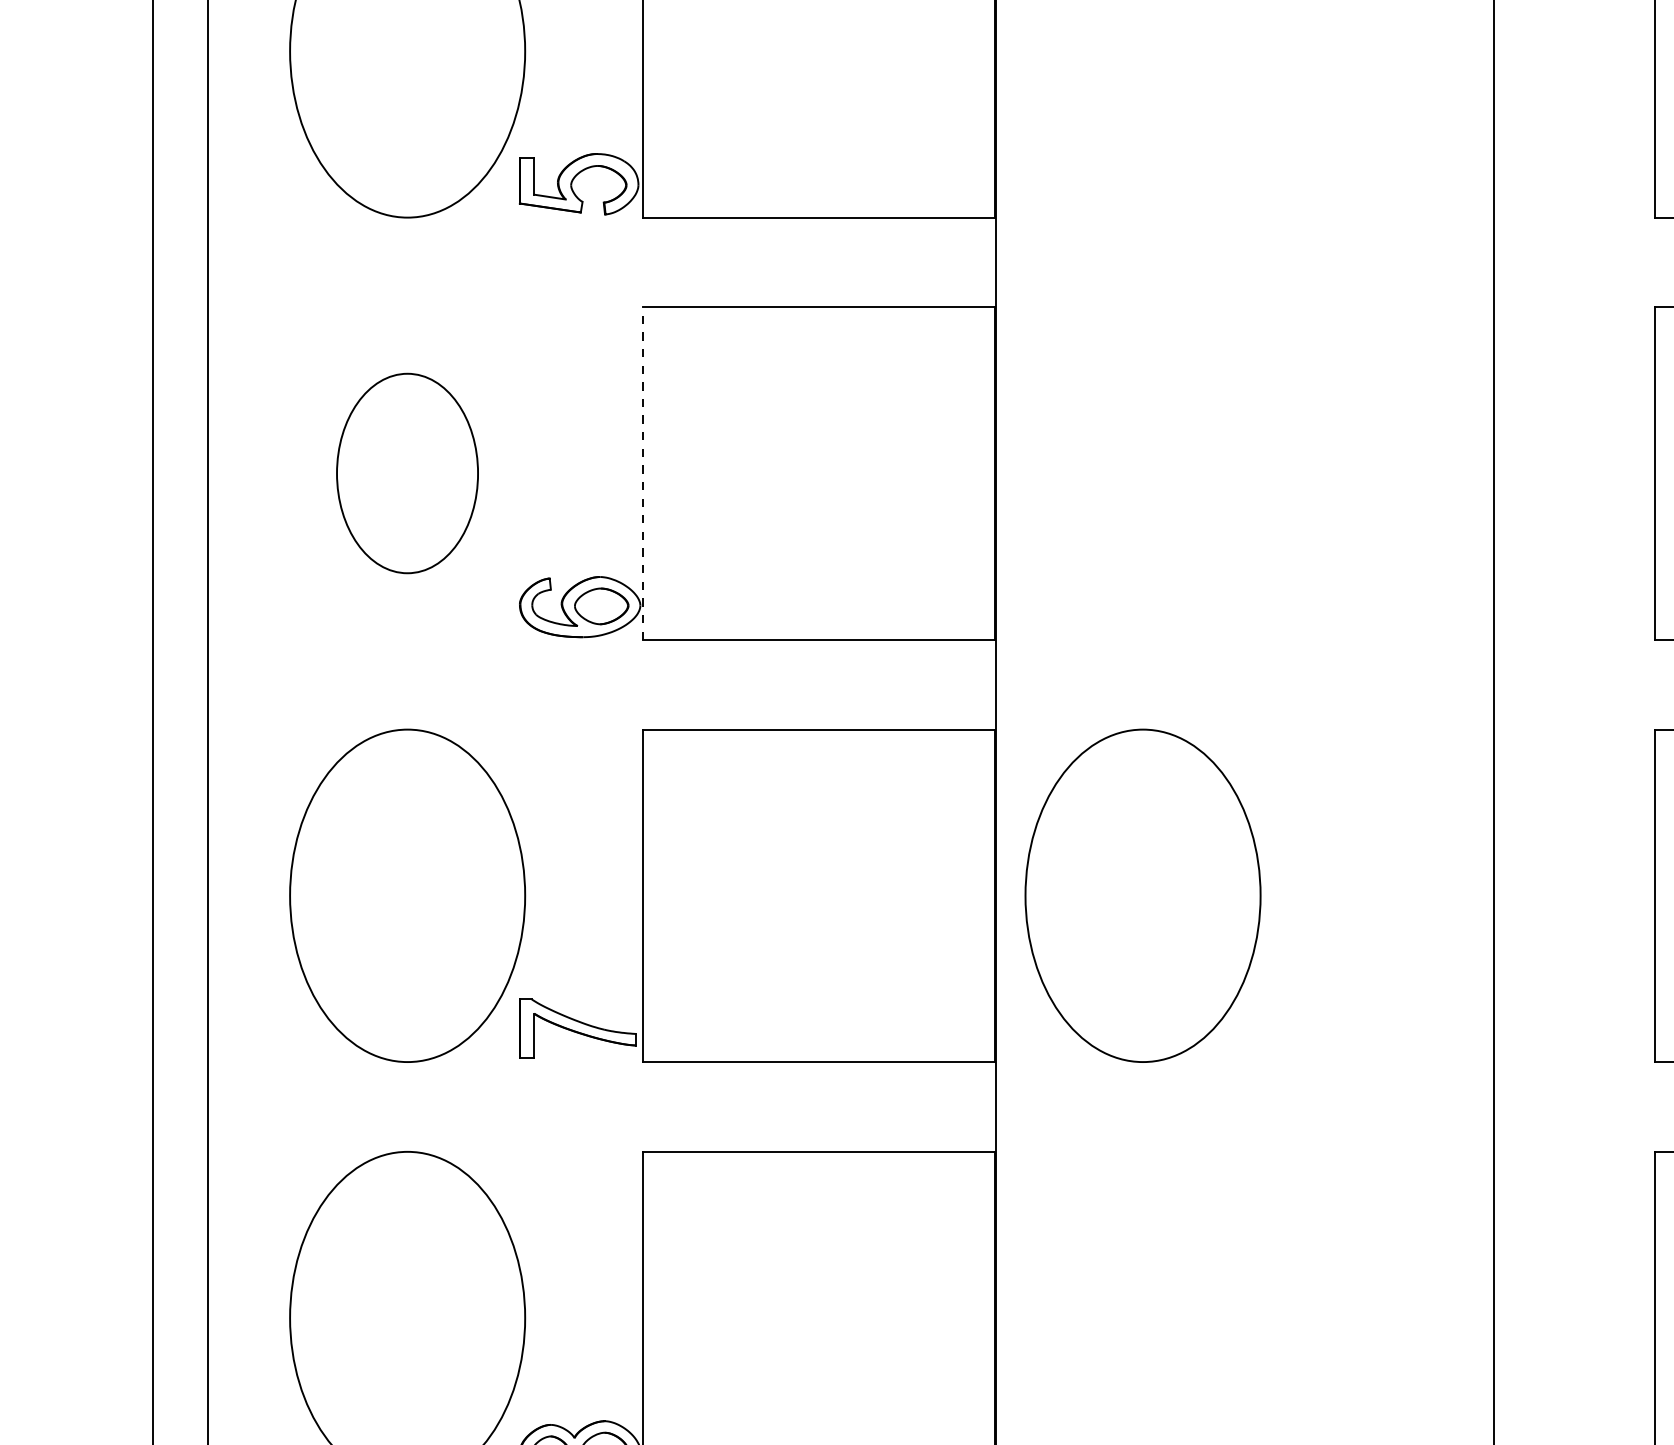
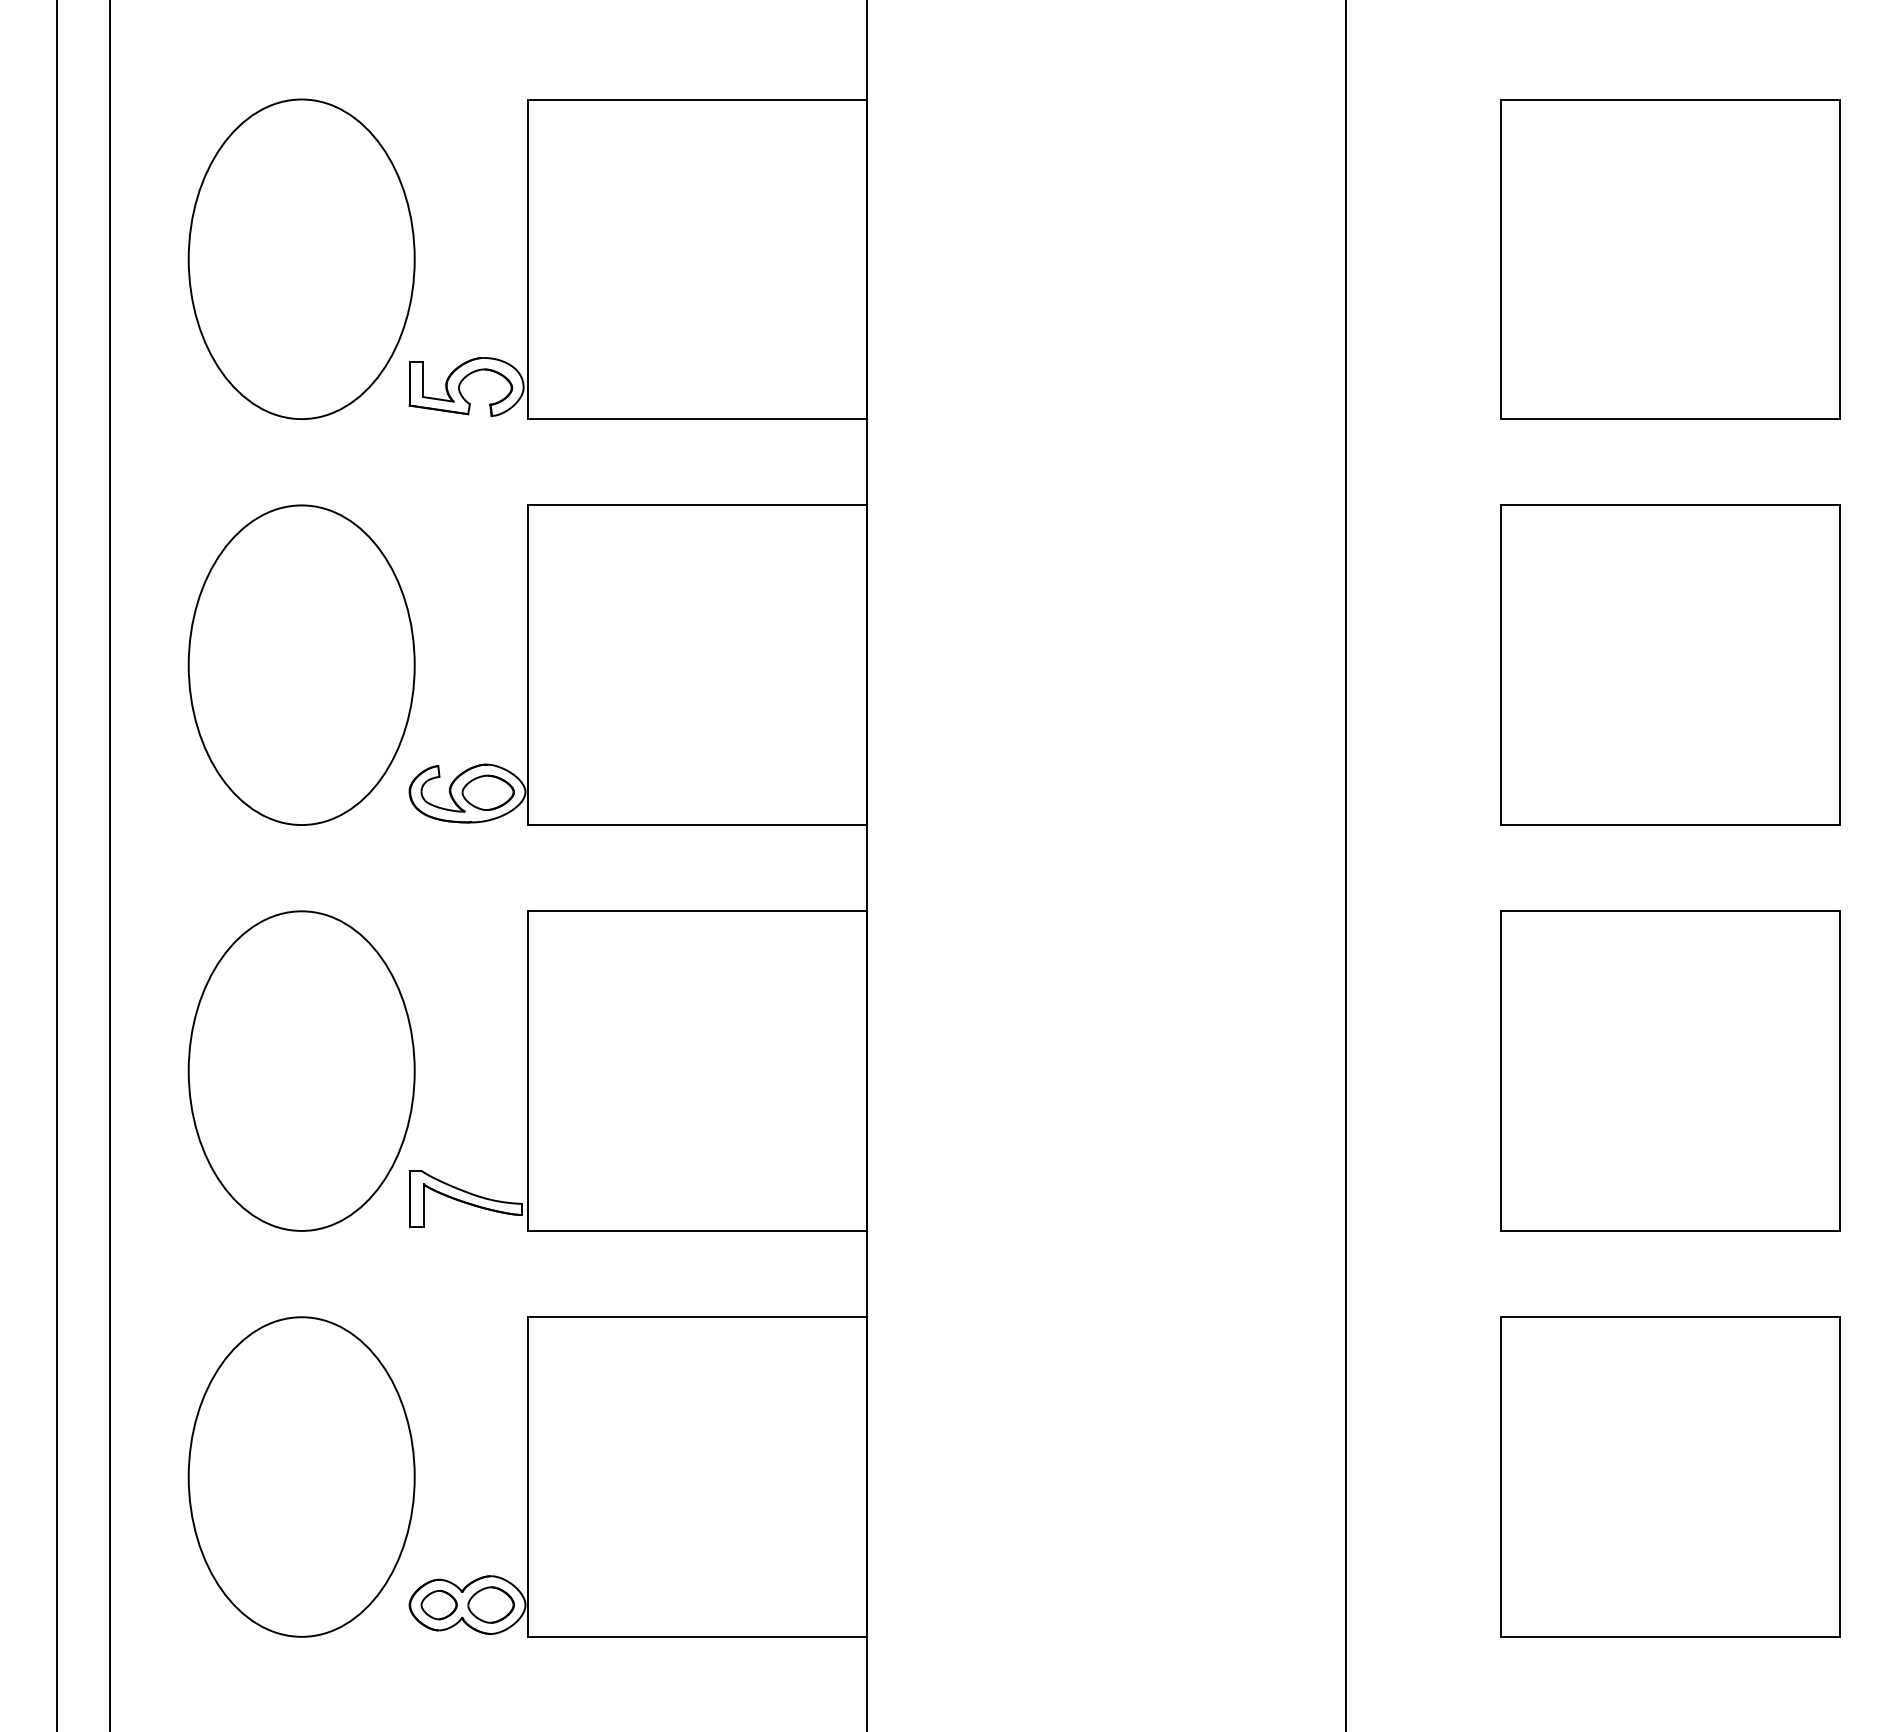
part: (407, 472) -> (301, 664), size x1.67
line: (642, 473) -> (527, 665), dashed -> solid
part: (1142, 895) -> (1008, 1070), removed

